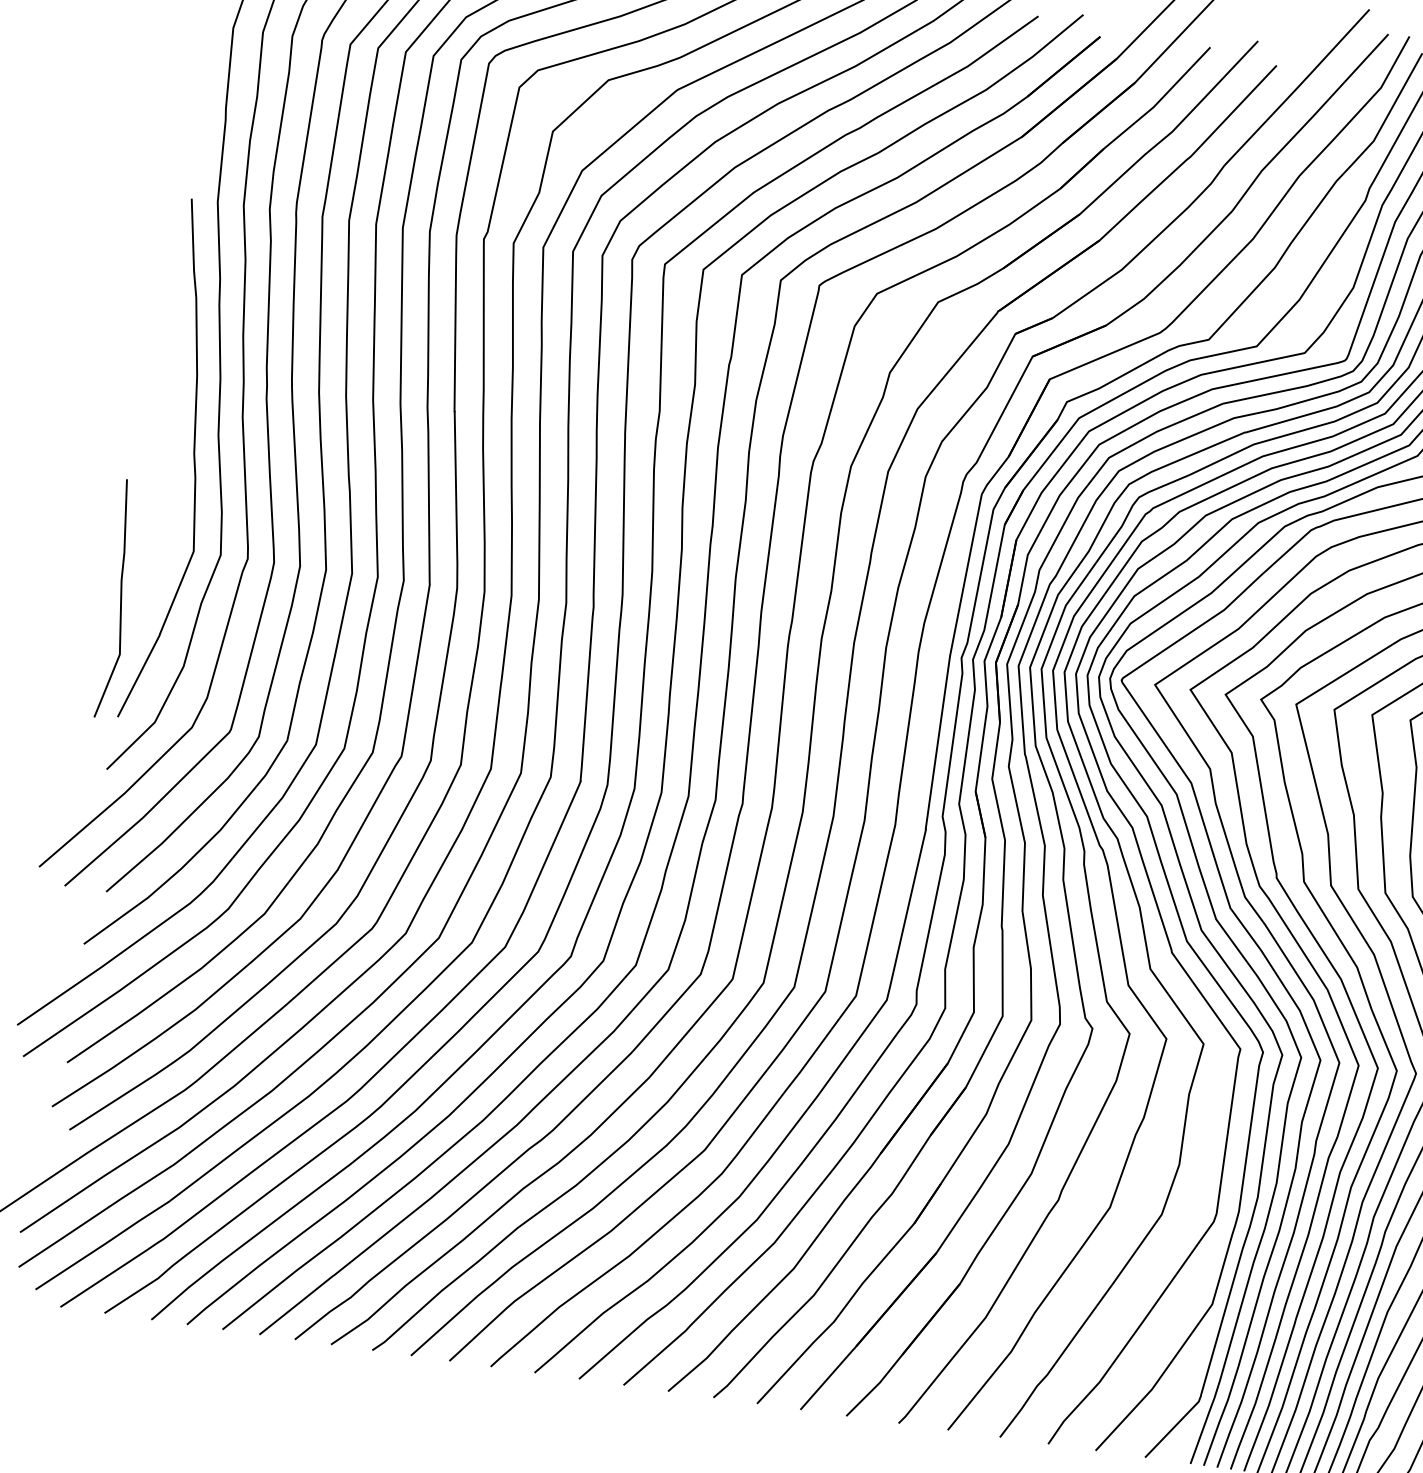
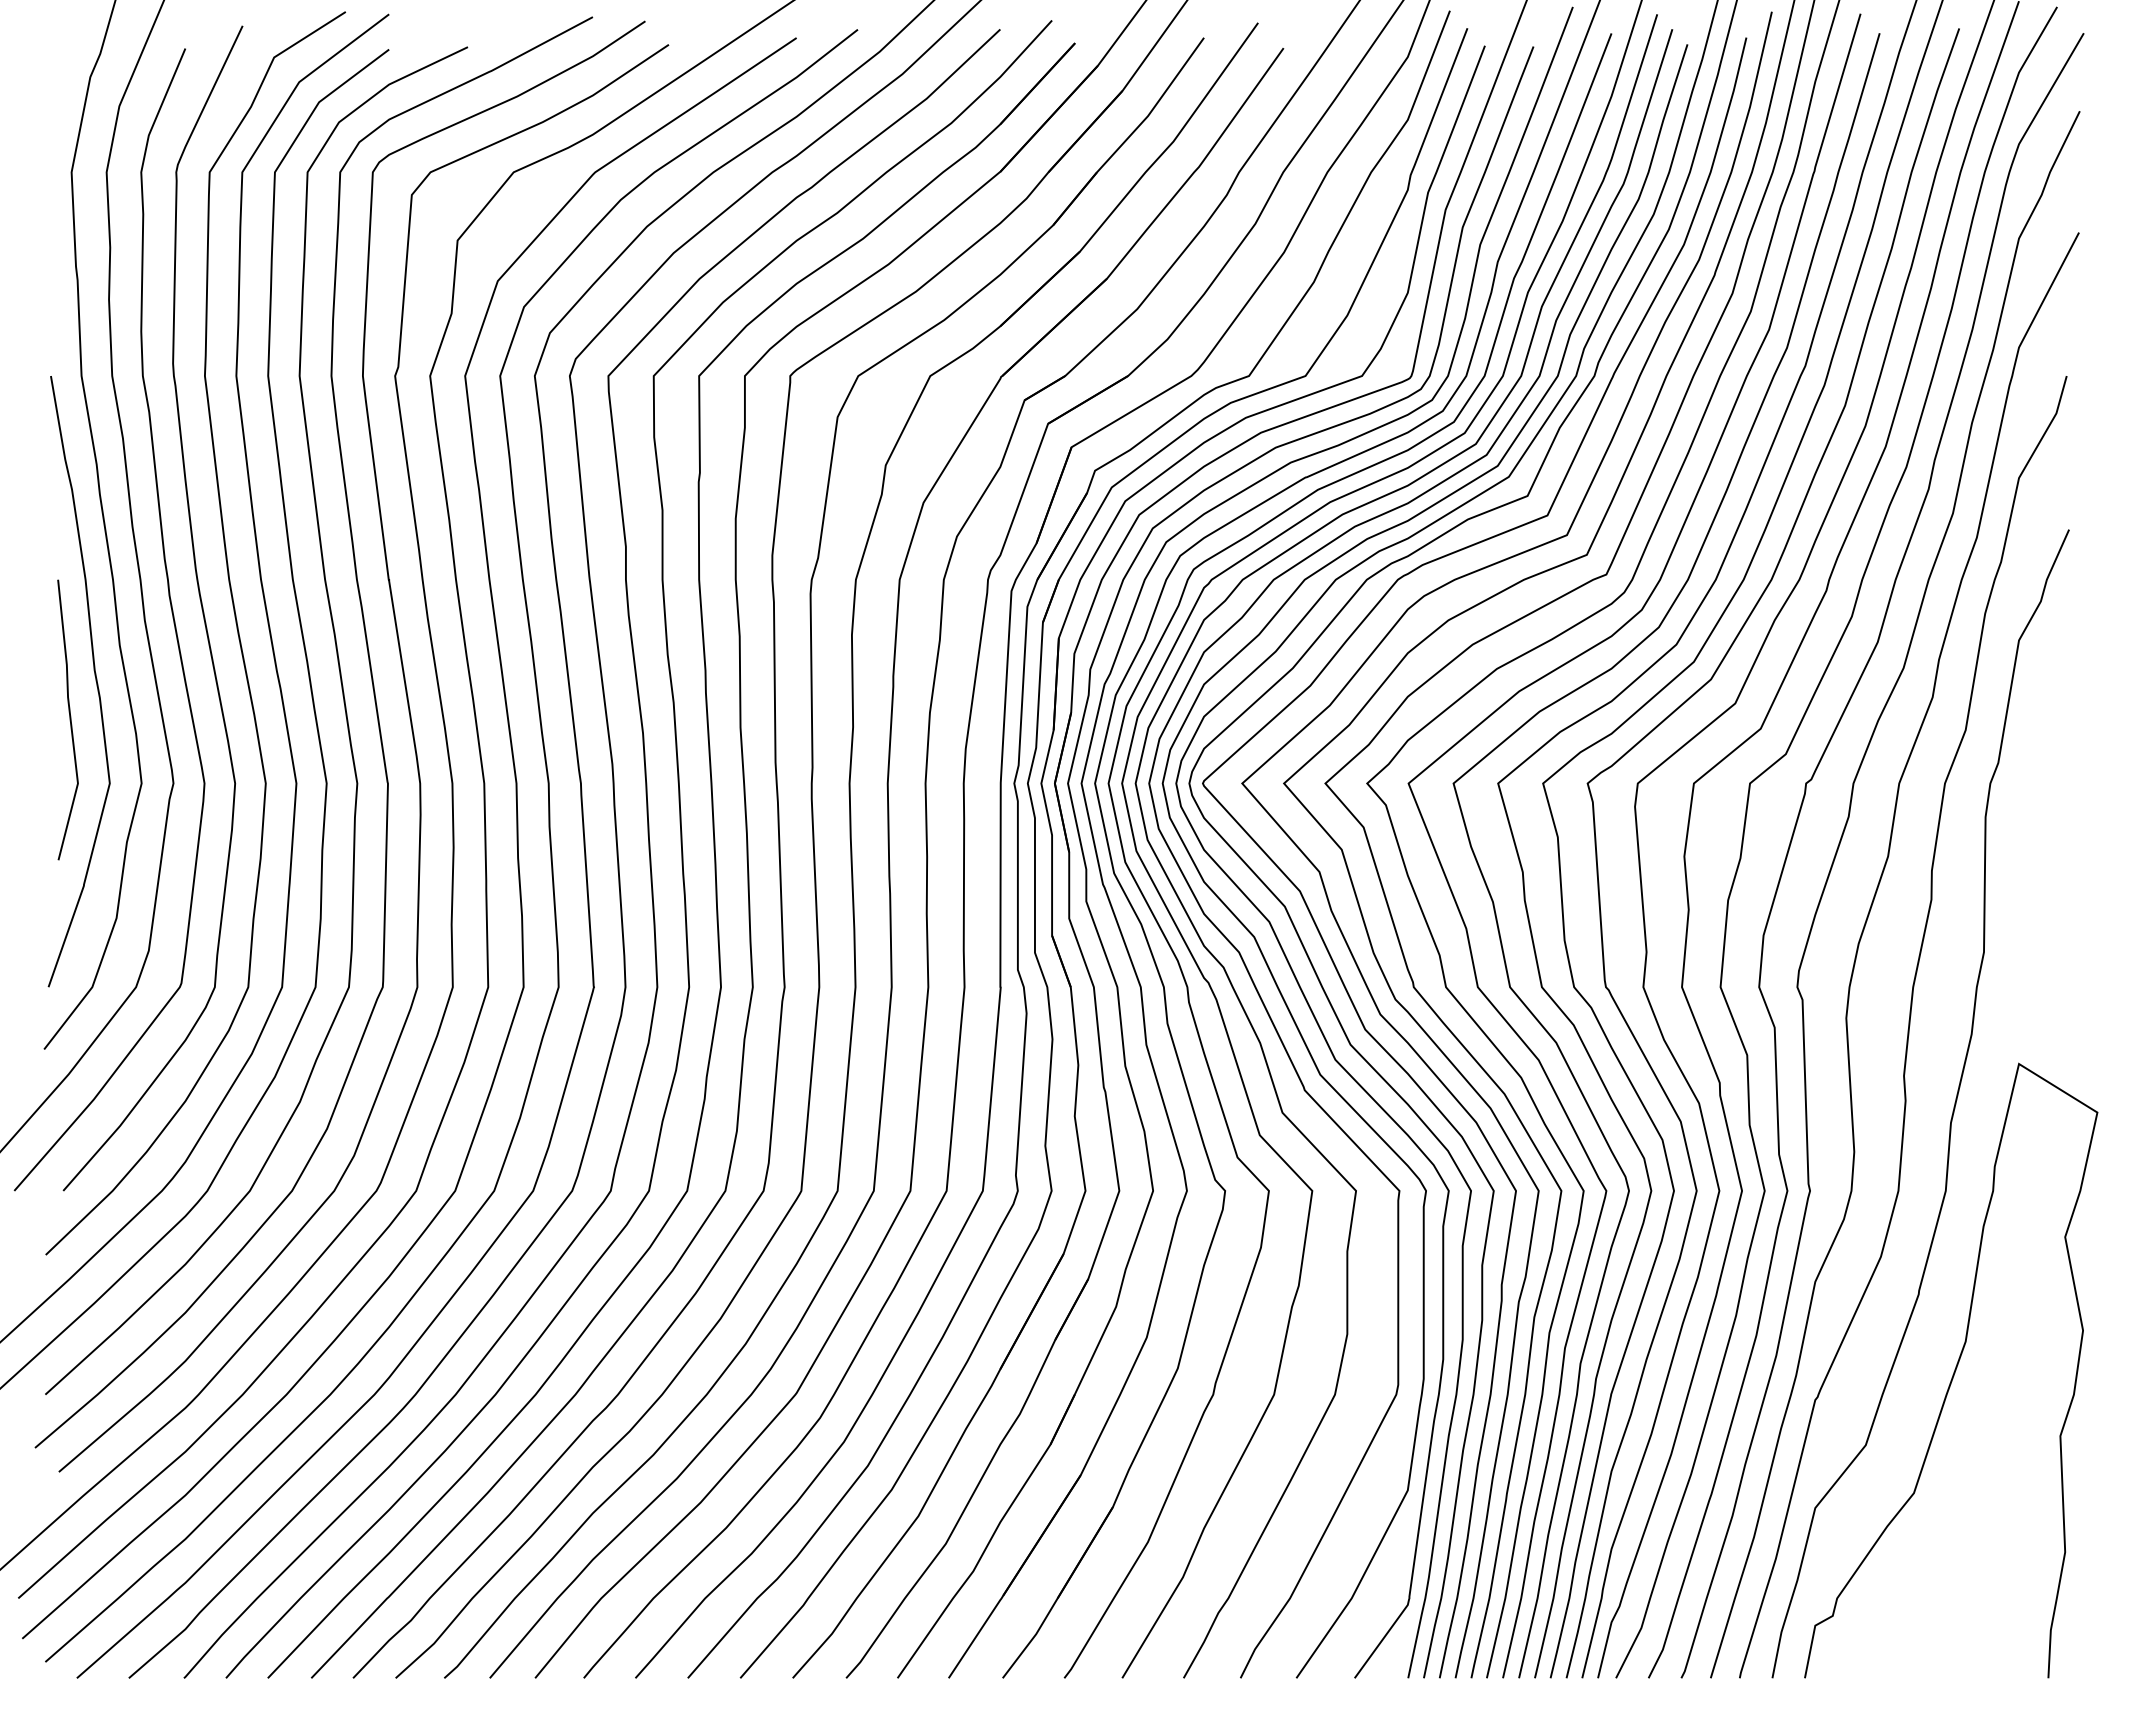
line: (120, 599) -> (69, 719), moved

